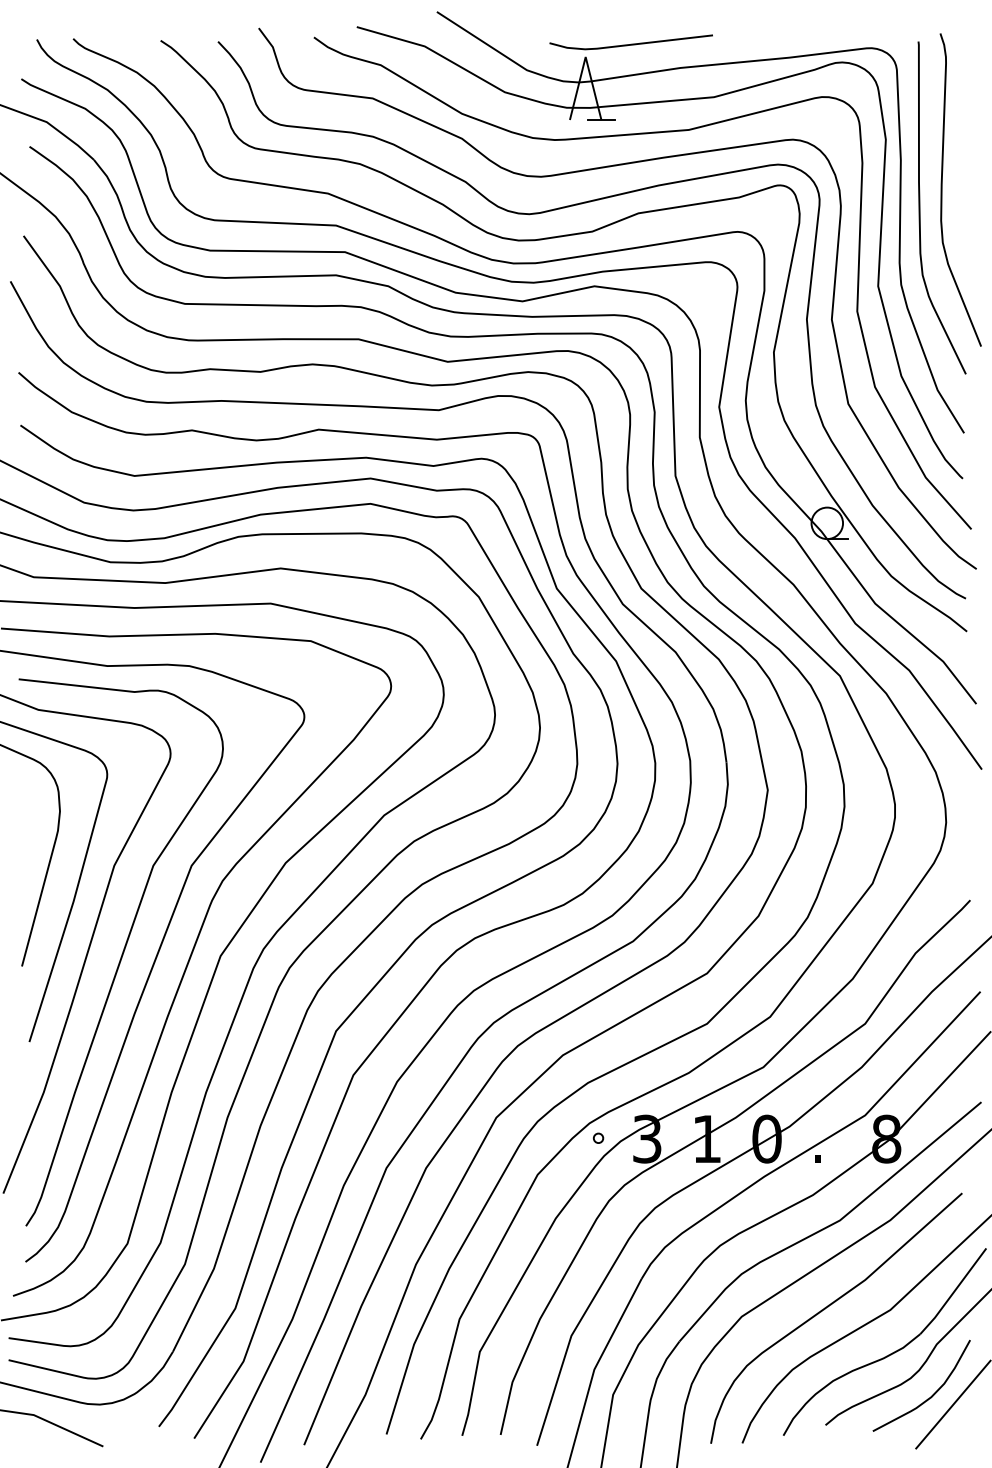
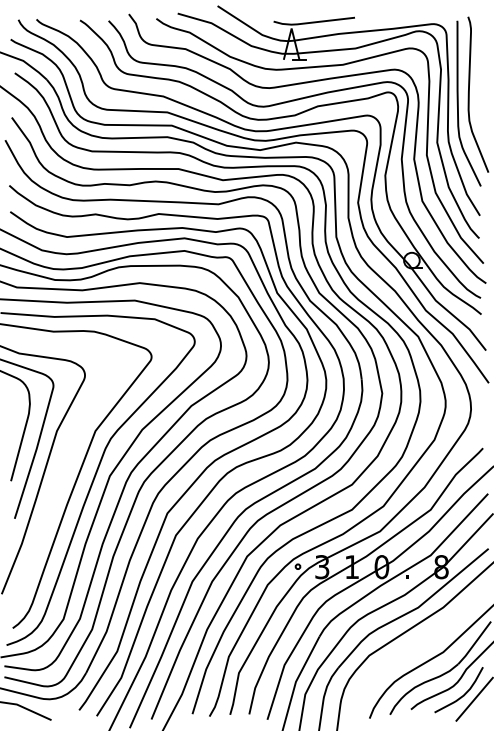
curve: (121, 950) -> (60, 473), removed
curve: (828, 1308) -> (412, 651), removed

